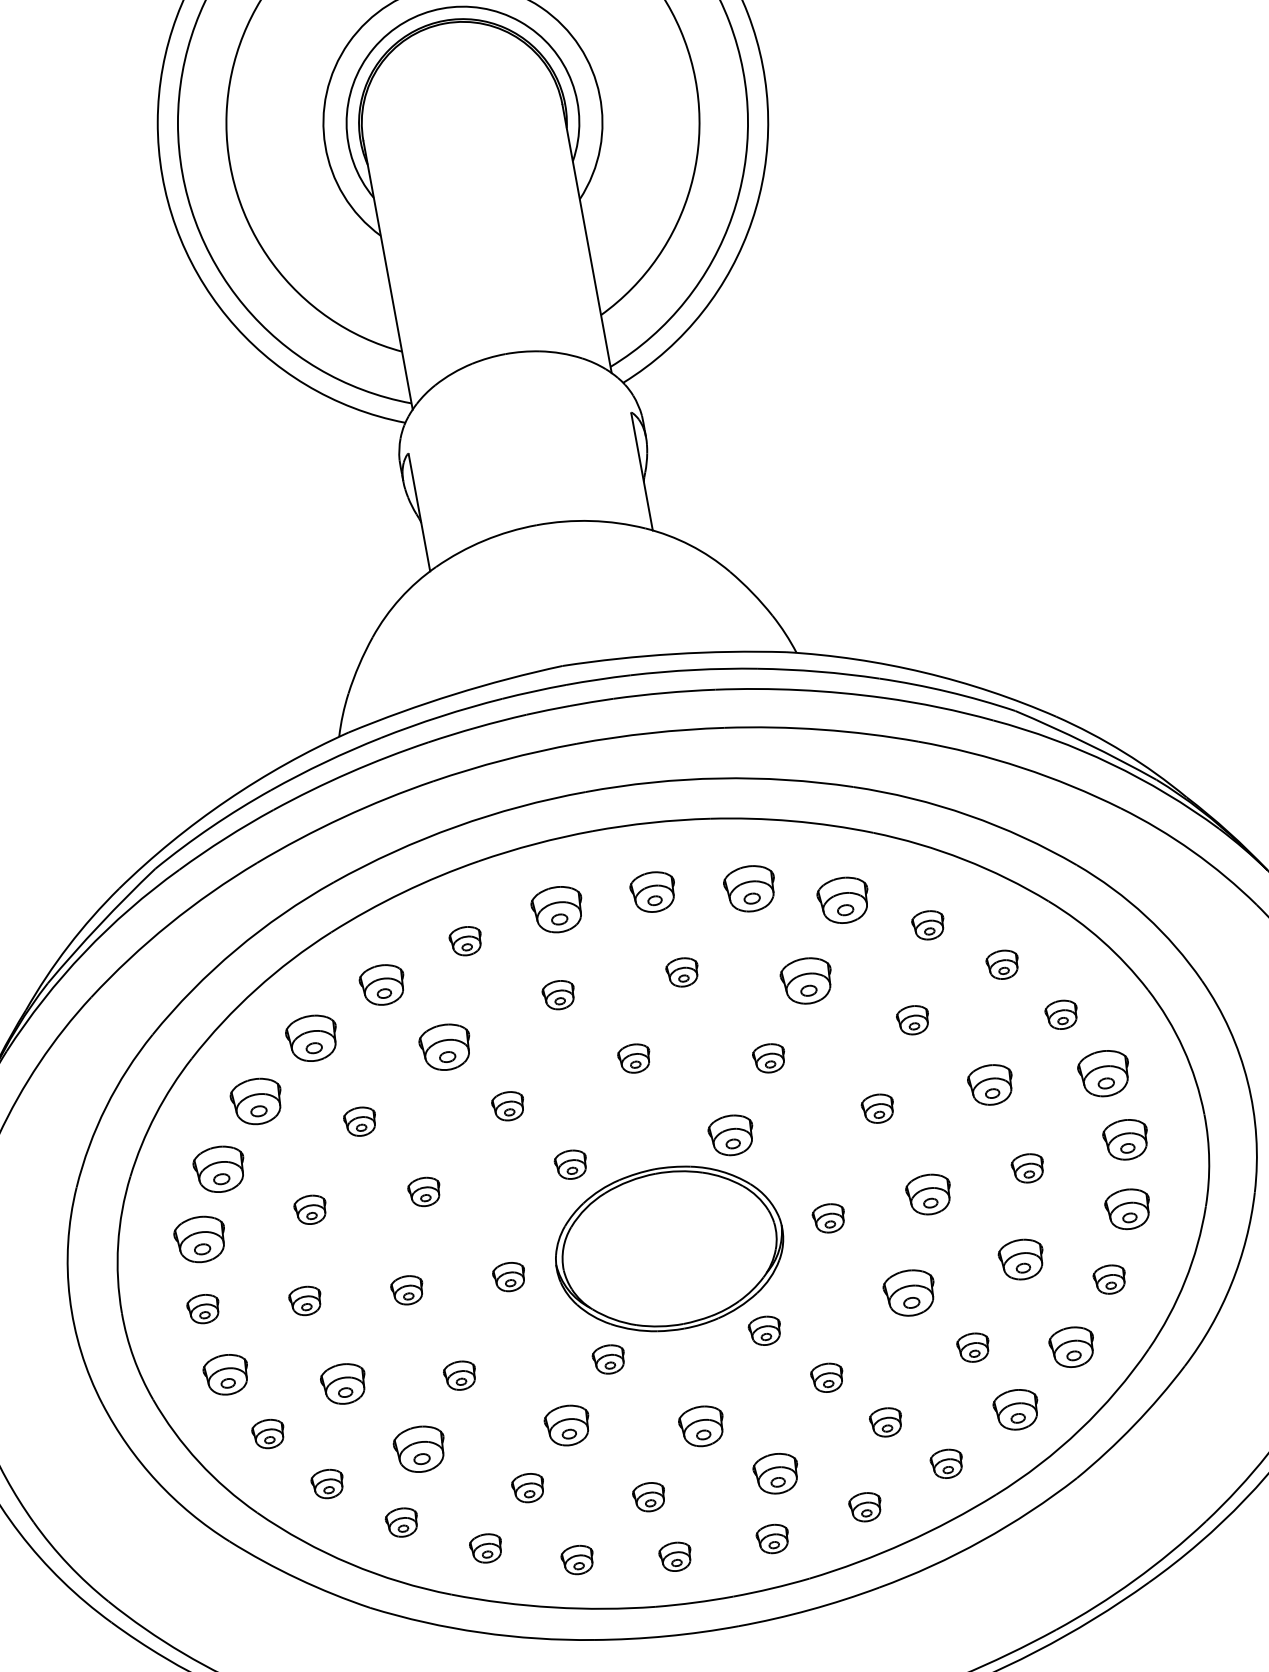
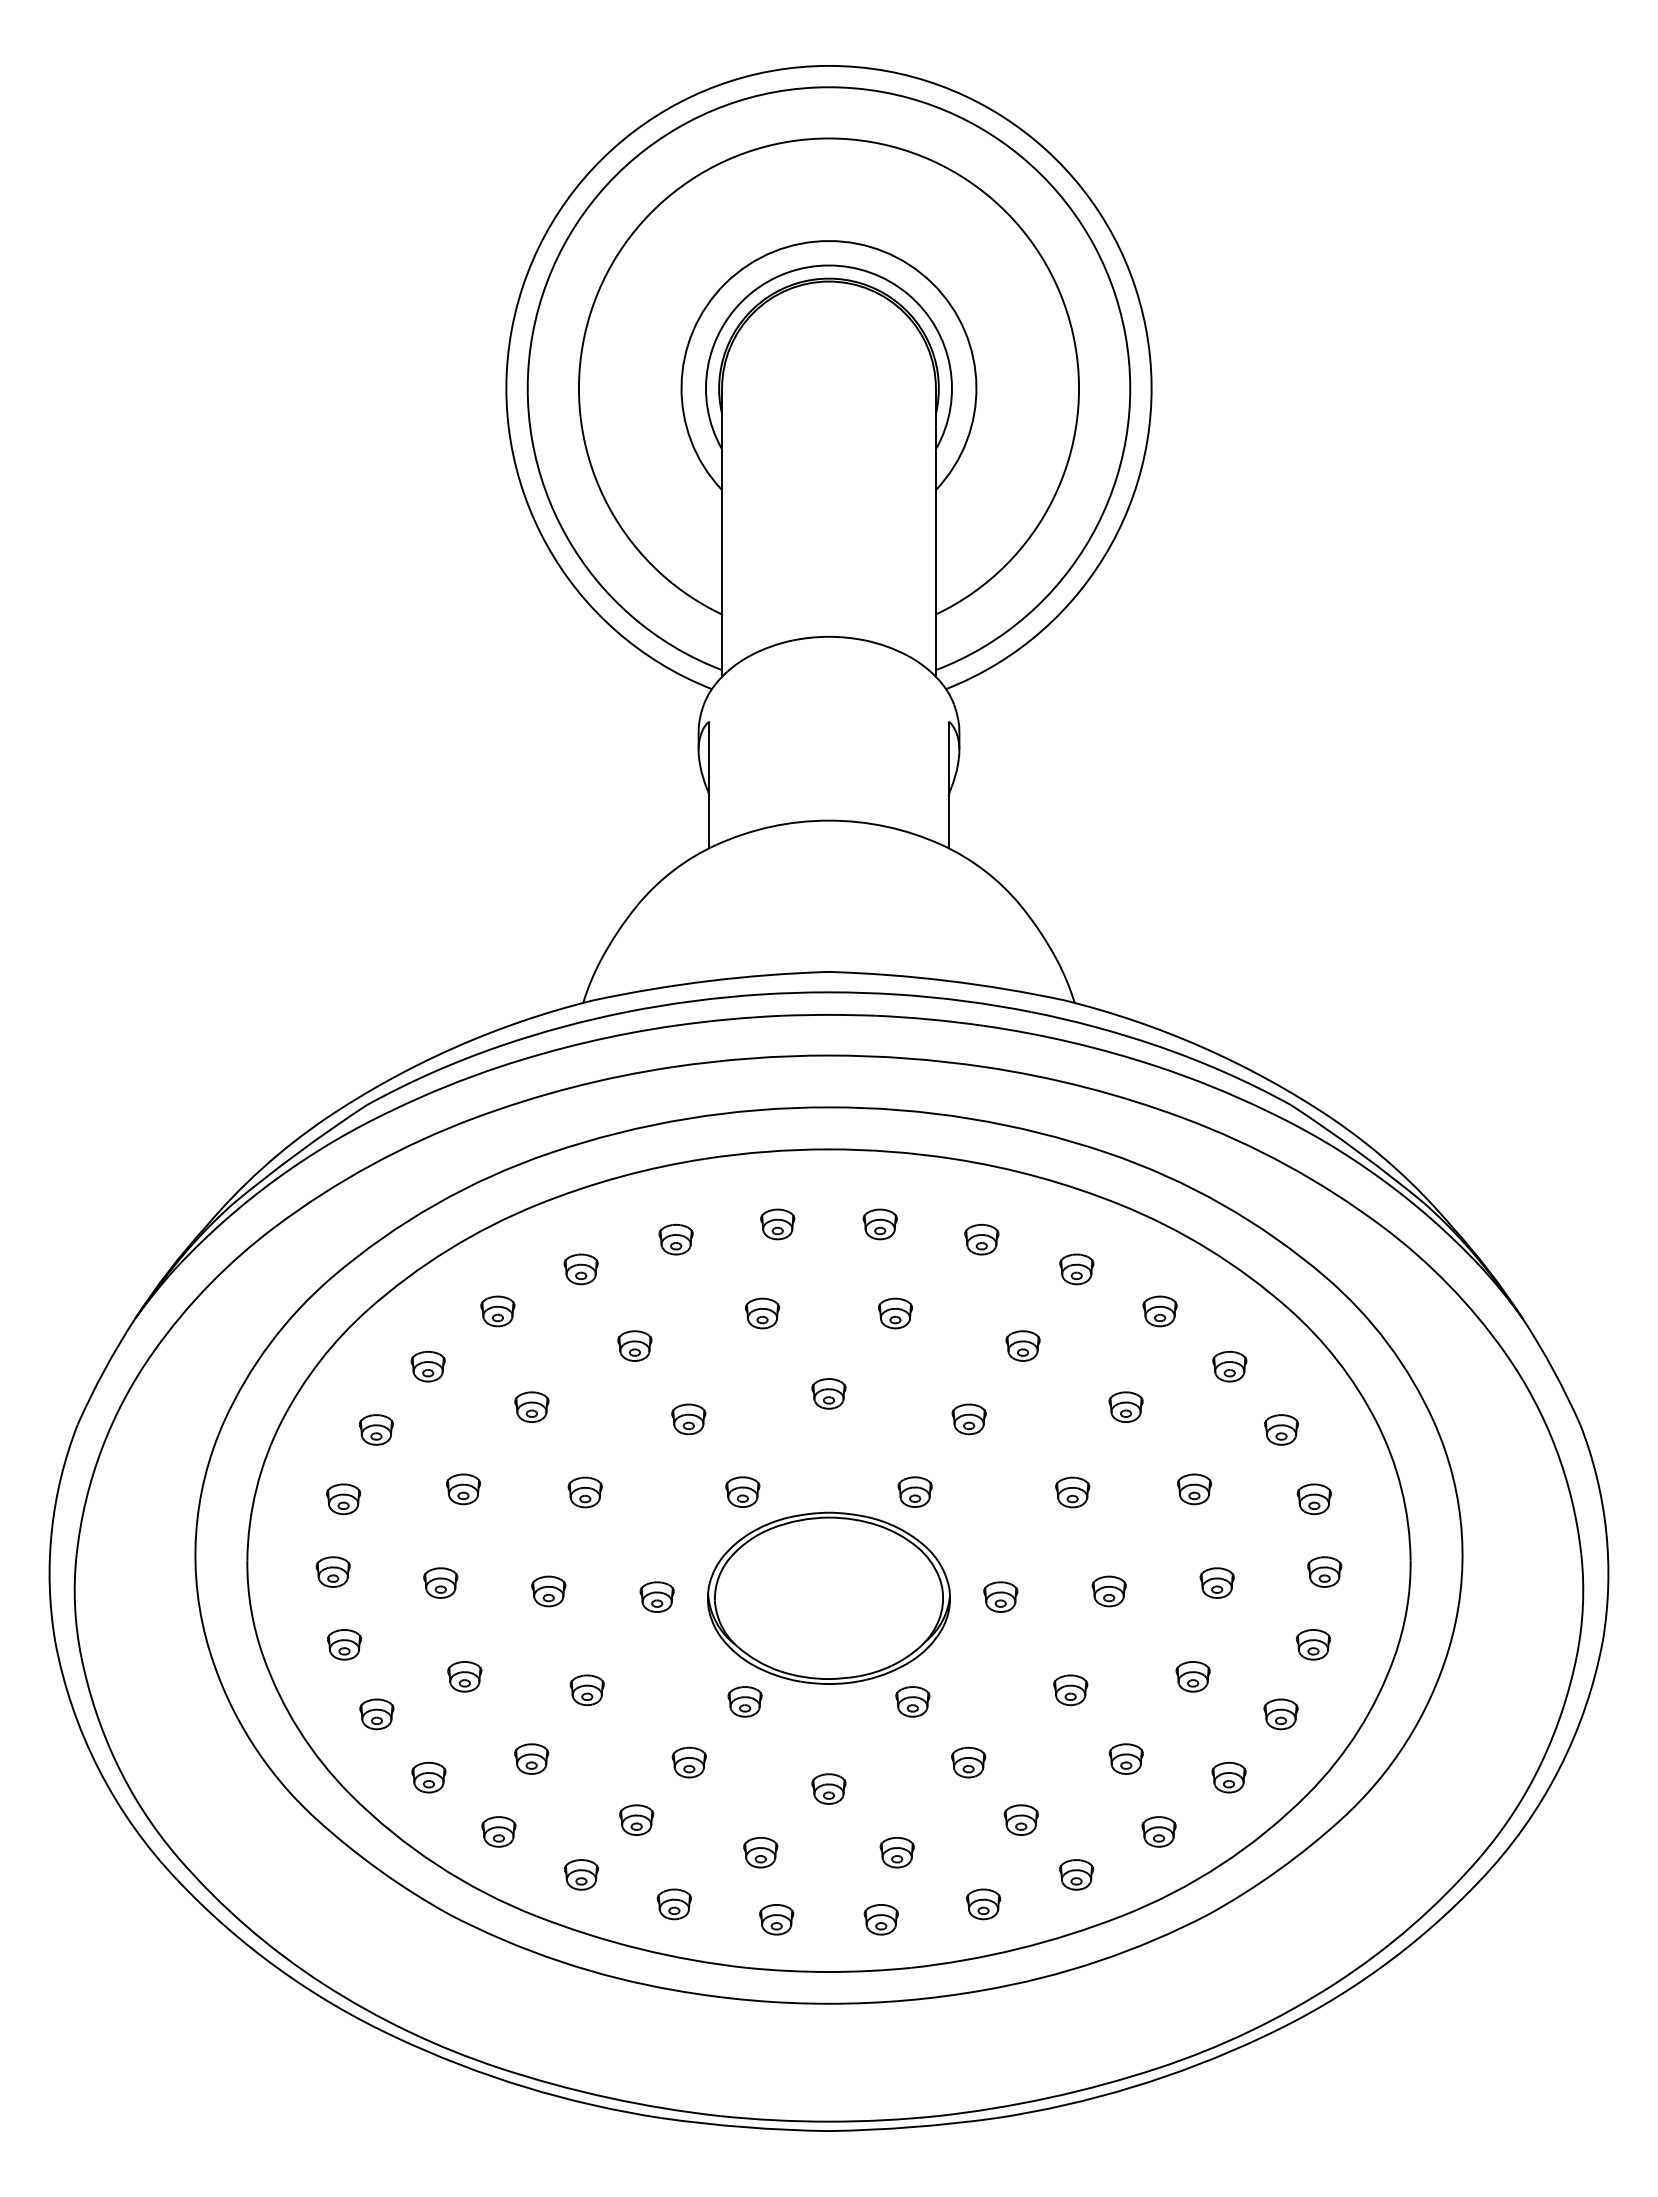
part: (750, 888) -> (981, 1239), size x0.62
part: (652, 892) -> (879, 1224), size x0.71
part: (843, 900) -> (1076, 1269), size x0.62
part: (557, 909) -> (777, 1224), size x0.62
part: (806, 980) -> (1022, 1345), size x0.62
part: (382, 985) -> (580, 1269), size x0.71
part: (312, 1038) -> (497, 1311), size x0.62
part: (445, 1046) -> (634, 1345), size x0.62
part: (1103, 1074) -> (1313, 1499), size x0.62
part: (991, 1085) -> (1194, 1489), size x0.71
part: (256, 1101) -> (427, 1366), size x0.62
part: (730, 1134) -> (914, 1491), size x0.71
part: (1126, 1139) -> (1324, 1571), size x0.71
part: (218, 1169) -> (375, 1429), size x0.62
part: (928, 1194) -> (1108, 1591), size x0.71
part: (1128, 1209) -> (1313, 1644), size x0.71
part: (200, 1239) -> (343, 1499), size x0.62
part: (1021, 1259) -> (1192, 1676), size x0.71
part: (910, 1293) -> (1070, 1690), size x0.62
part: (1071, 1347) -> (1228, 1777), size x0.71
part: (226, 1374) -> (344, 1644), size x0.71
part: (343, 1383) -> (464, 1676), size x0.71
part: (1016, 1409) -> (1158, 1831), size x0.71
part: (566, 1425) -> (688, 1762), size x0.71
part: (701, 1425) -> (828, 1788), size x0.71
part: (420, 1448) -> (531, 1758), size x0.62
part: (775, 1473) -> (896, 1852), size x0.71

